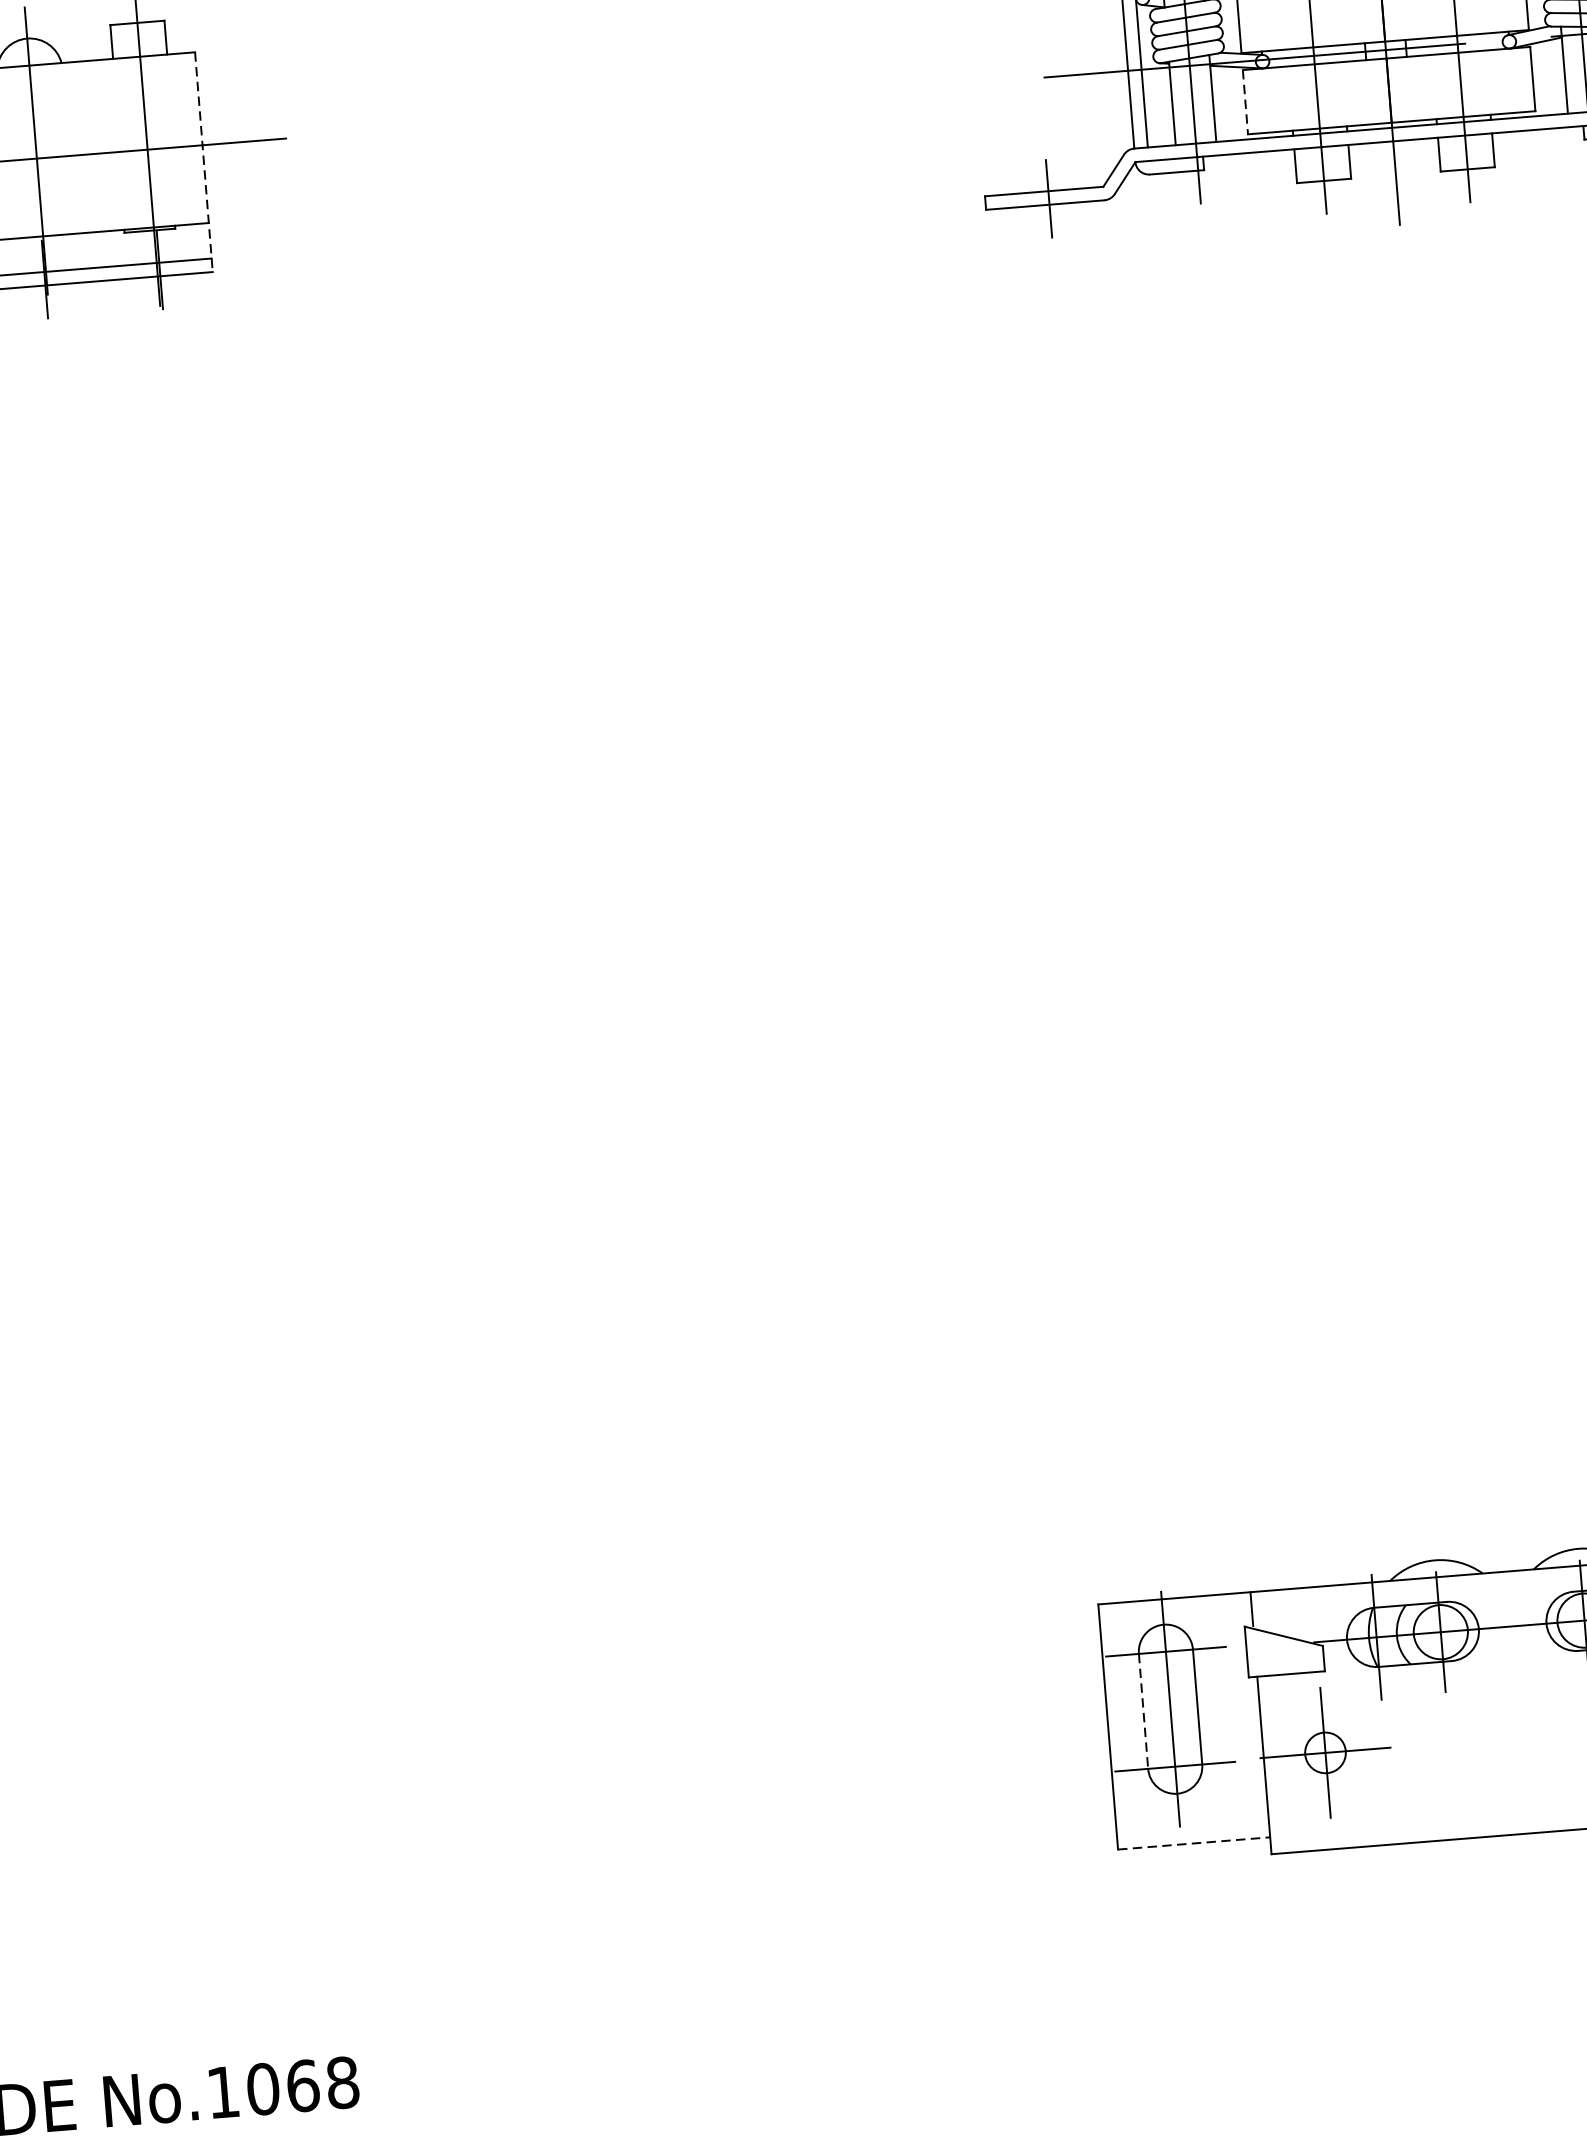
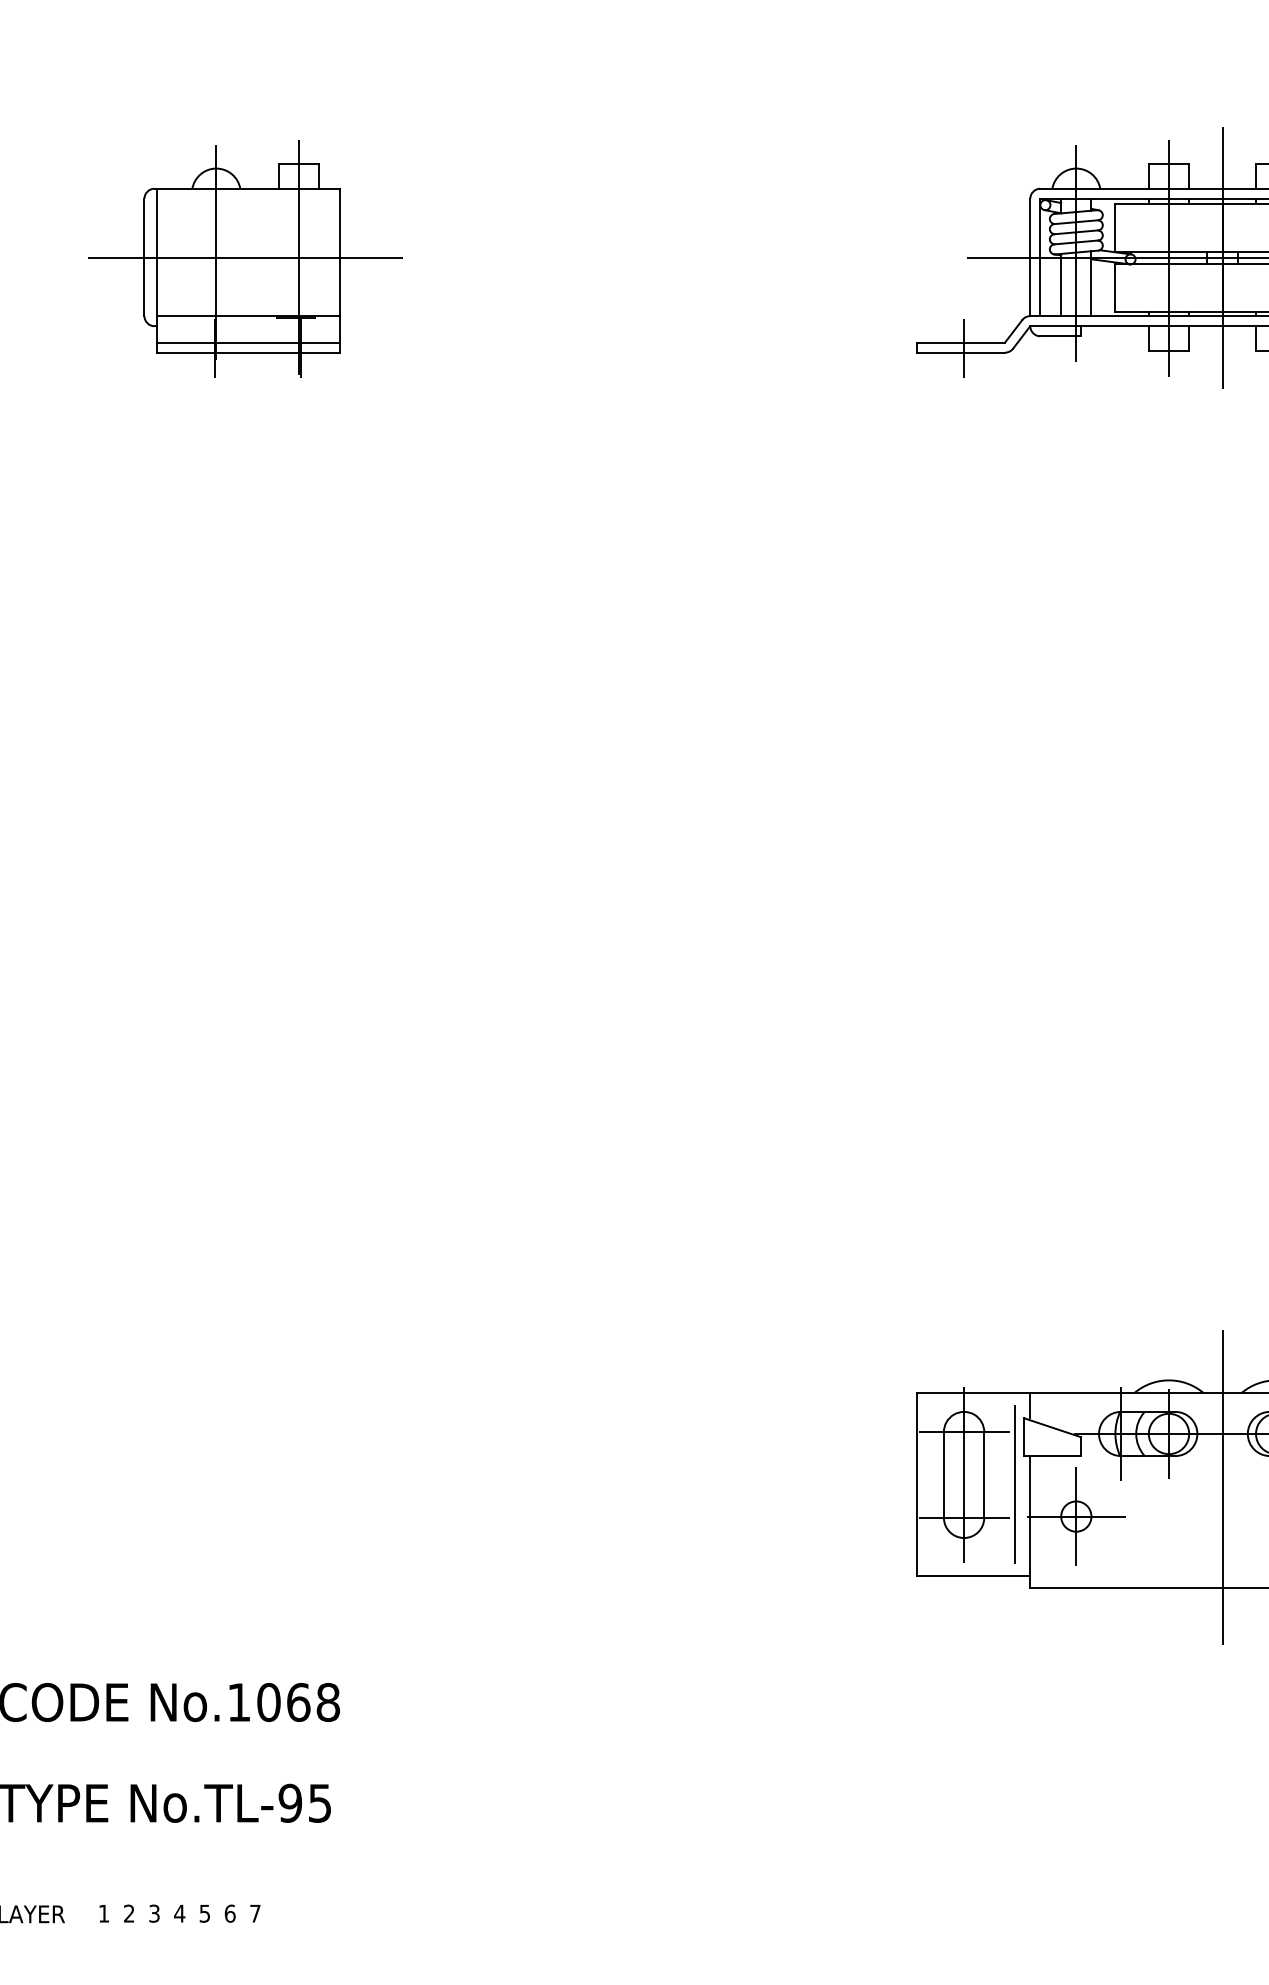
line: (1245, 102) -> (1115, 288), dashed -> solid
line: (203, 161) -> (339, 270), dashed -> solid
line: (1518, 1702) -> (1222, 1490), added
line: (1142, 1710) -> (943, 1474), dashed -> solid
line: (1240, 1716) -> (1015, 1484), added
line: (1194, 1842) -> (973, 1575), dashed -> solid

